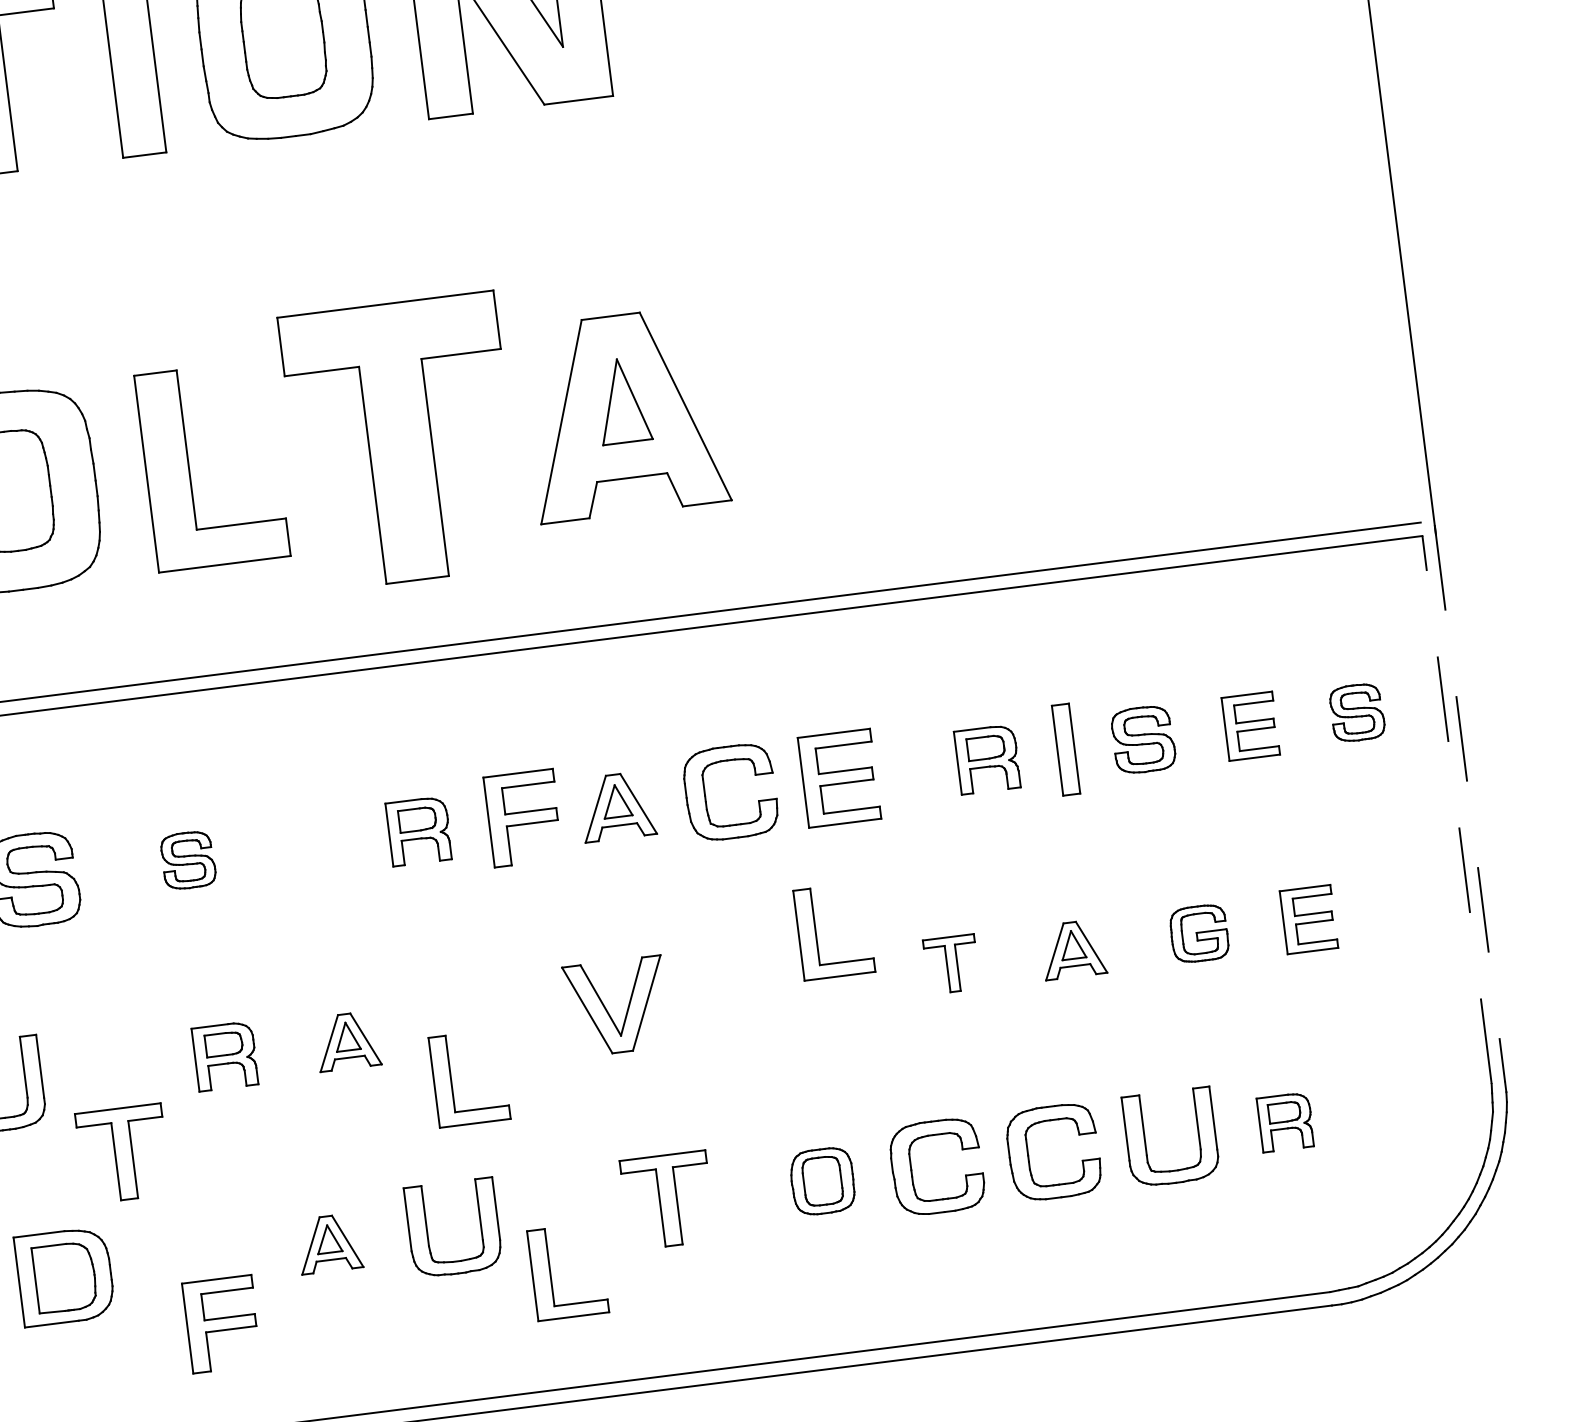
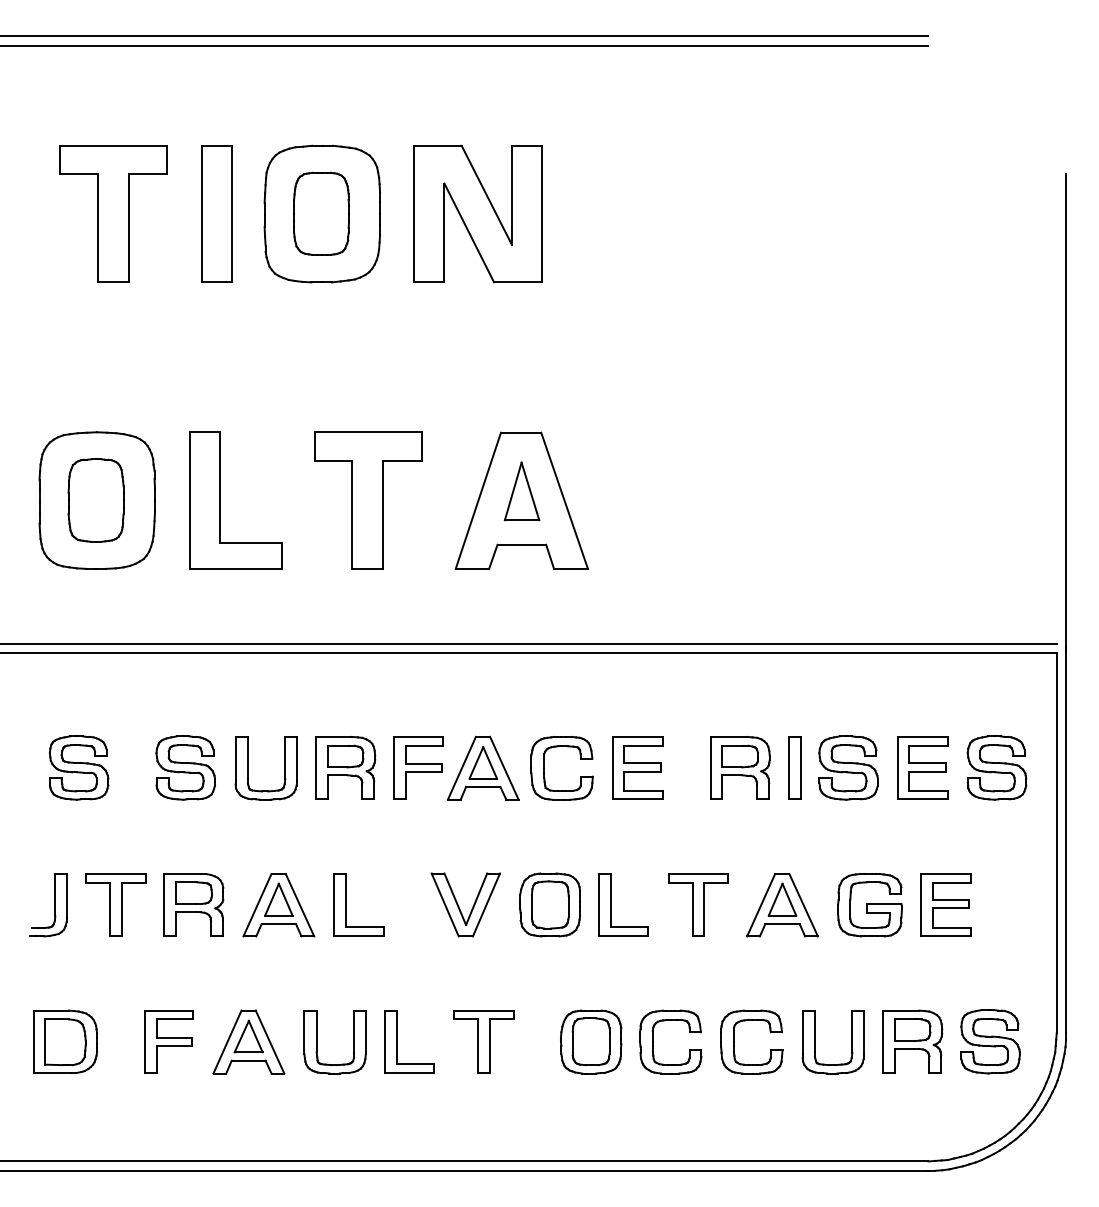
part: (403, 441) -> (368, 500), size x0.71
part: (1356, 712) -> (996, 767), size x1.67
part: (1249, 725) -> (922, 767), size x1.43
part: (1143, 739) -> (848, 767), size x1.43
part: (987, 758) -> (740, 767), size x1.43
line: (1470, 804) -> (1066, 840), dashed -> solid
part: (617, 805) -> (483, 767), size x1.43
line: (1456, 809) -> (1056, 842), dashed -> solid
part: (418, 830) -> (345, 767), size x1.43
part: (279, 849) -> (248, 768), added
part: (188, 859) -> (185, 767), size x1.67
part: (1308, 918) -> (945, 904), size x1.43
part: (816, 932) -> (611, 904), moved
part: (1198, 934) -> (869, 905), size x1.67
part: (1073, 949) -> (782, 905), size x1.67
part: (952, 963) -> (698, 904), size x1.67
part: (737, 990) -> (549, 904), added
part: (347, 1041) -> (278, 905), size x1.67
part: (224, 1055) -> (193, 904), size x1.43
part: (451, 1079) -> (346, 904), moved
part: (1397, 1107) -> (990, 1041), added
part: (1285, 1122) -> (912, 1041), size x1.67
part: (122, 1153) -> (115, 904), moved
part: (822, 1180) -> (591, 1041), size x1.43
part: (328, 1243) -> (248, 1041), size x1.67
part: (550, 1273) -> (397, 1041), moved
part: (221, 1323) -> (168, 1041), moved

